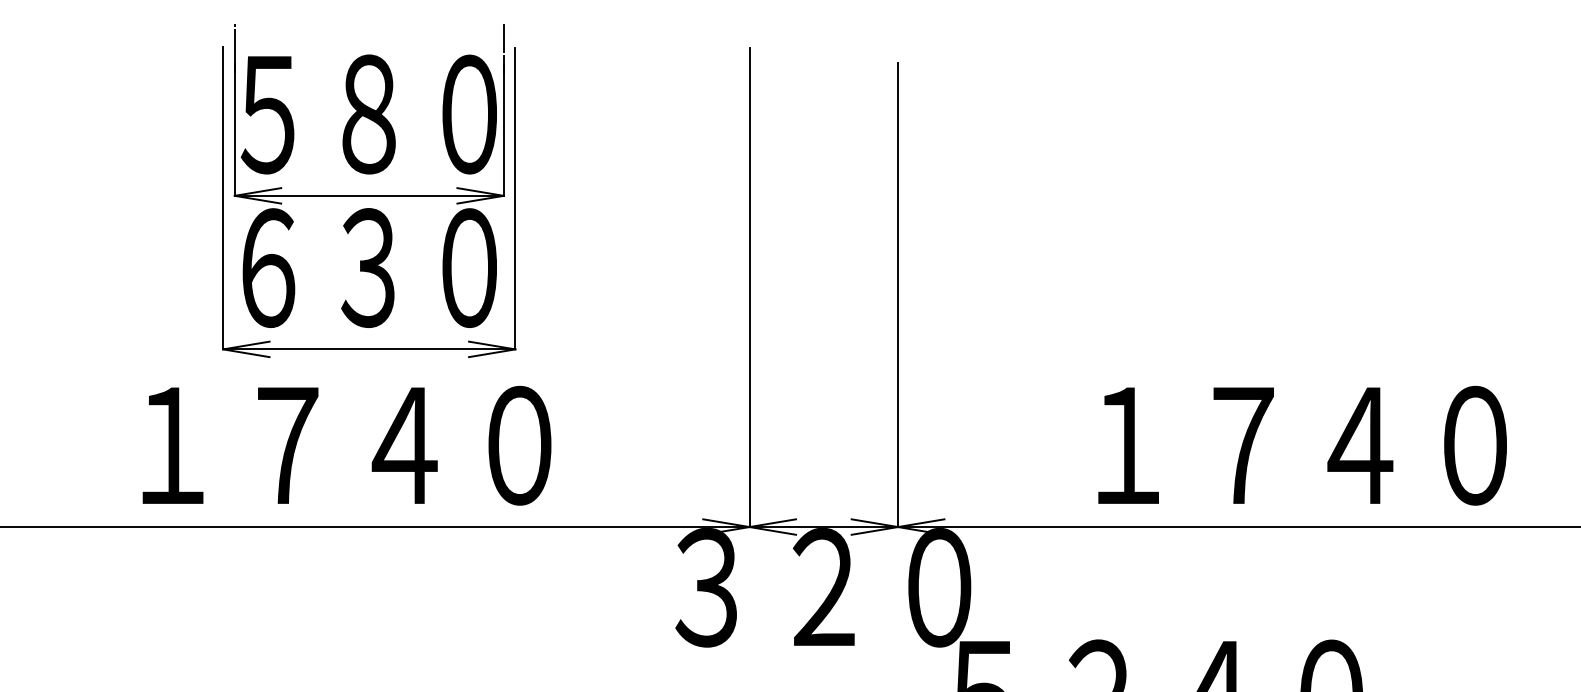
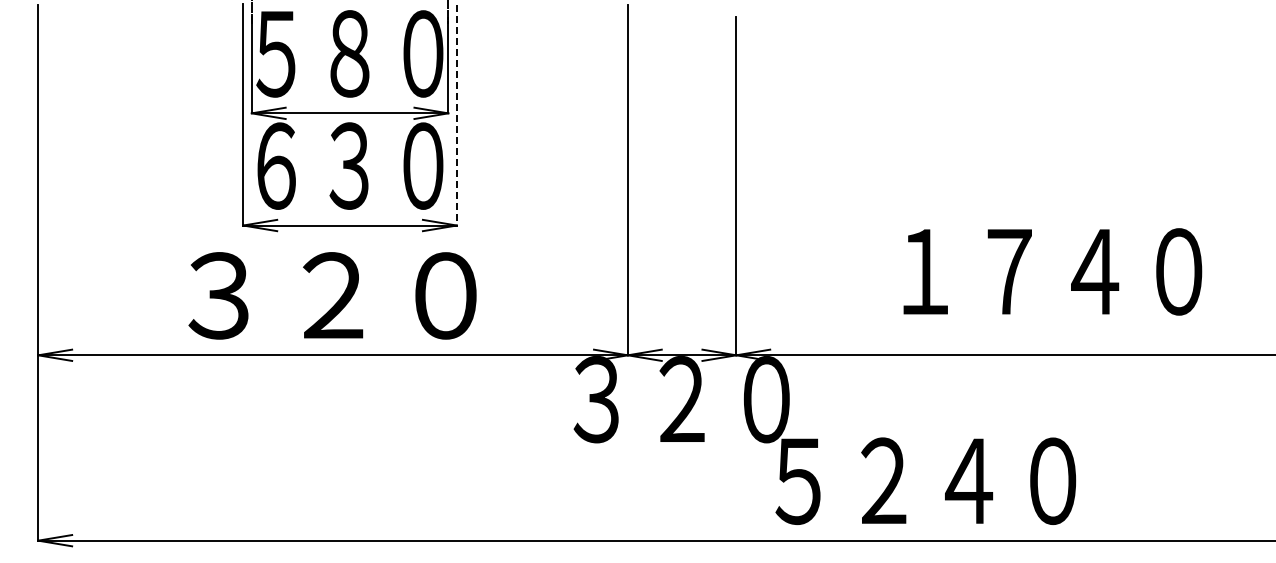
line: (514, 198) -> (456, 115), solid -> dashed
text: (346, 445) -> (333, 295), １７４０ -> ３２０
text: (1302, 445) -> (1052, 271), moved

